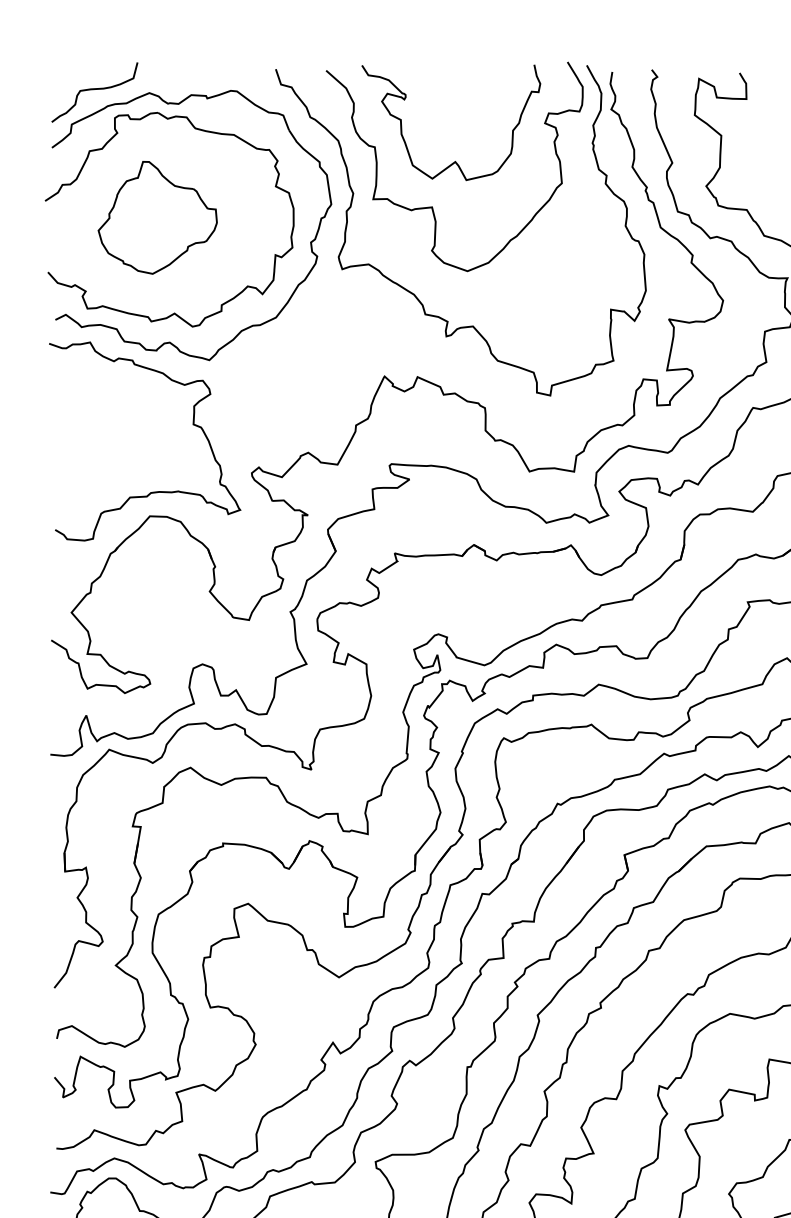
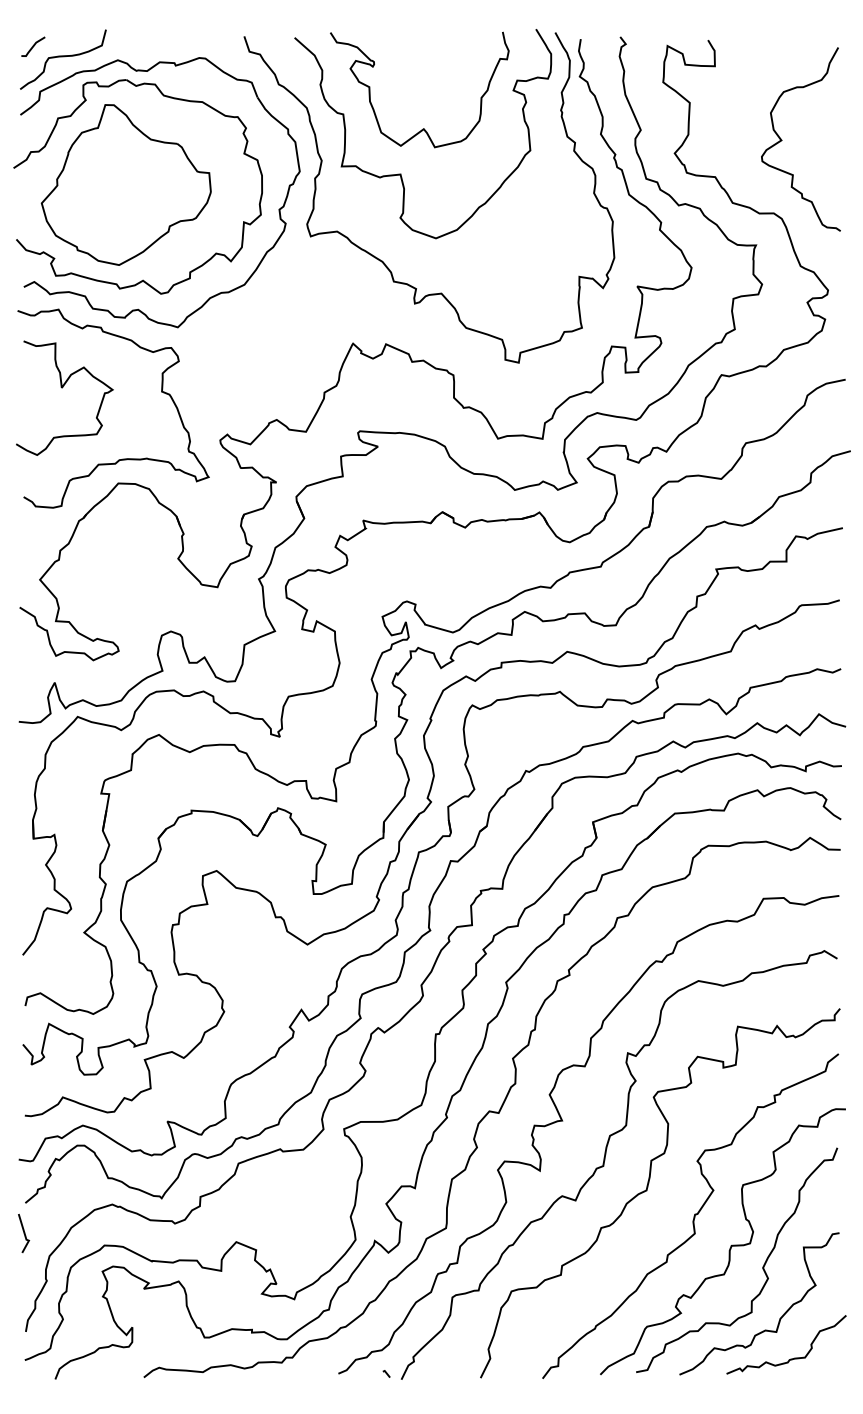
line: (65, 79) -> (33, 46), added
part: (157, 217) -> (125, 184), size x1.43
curve: (94, 421) -> (62, 388), added

